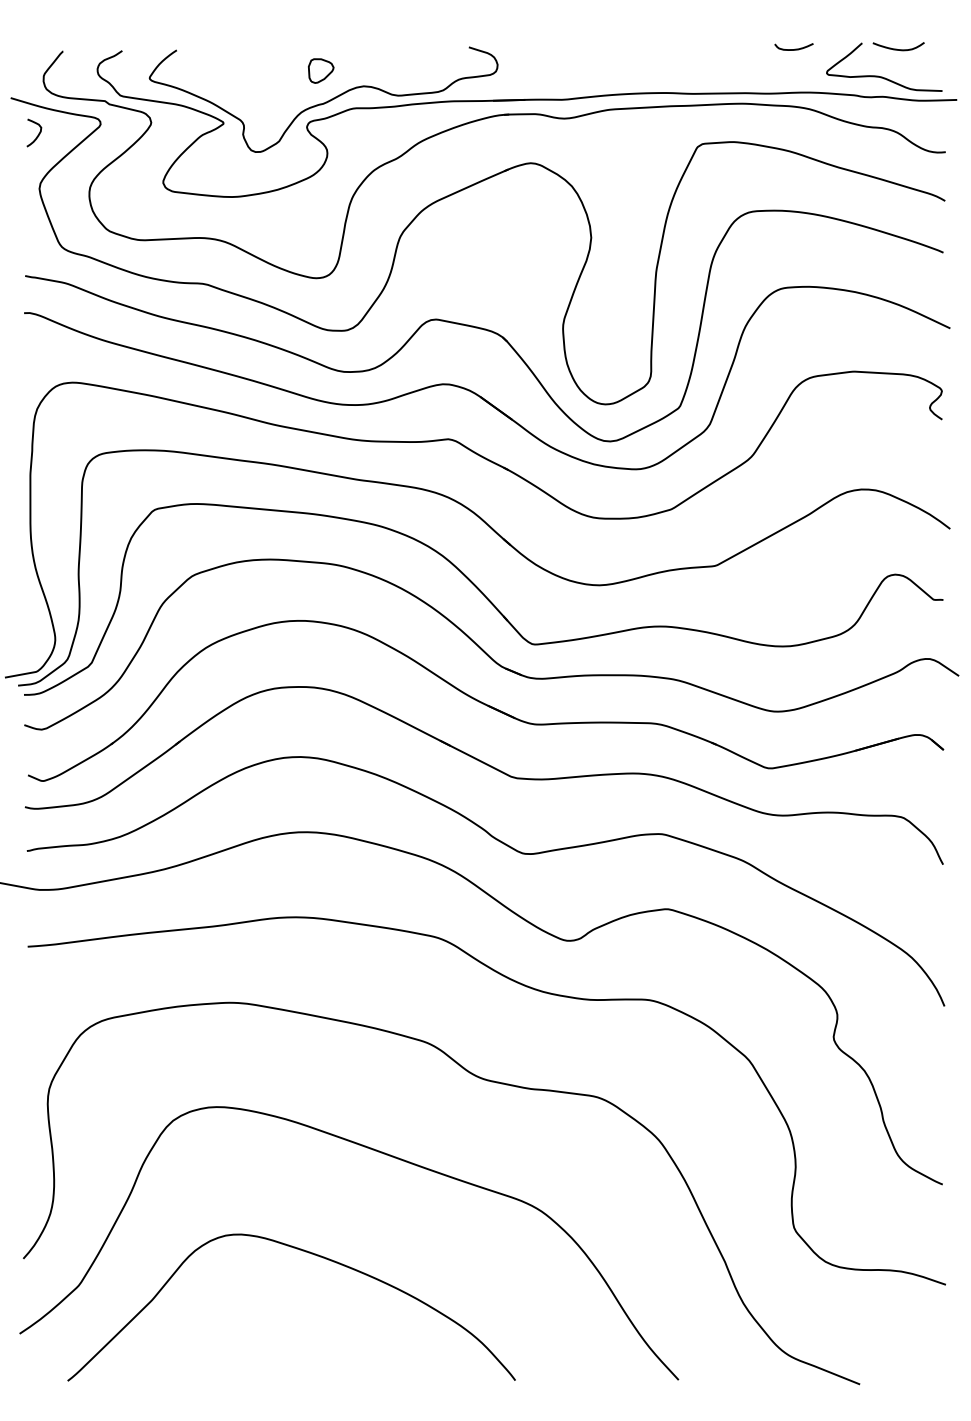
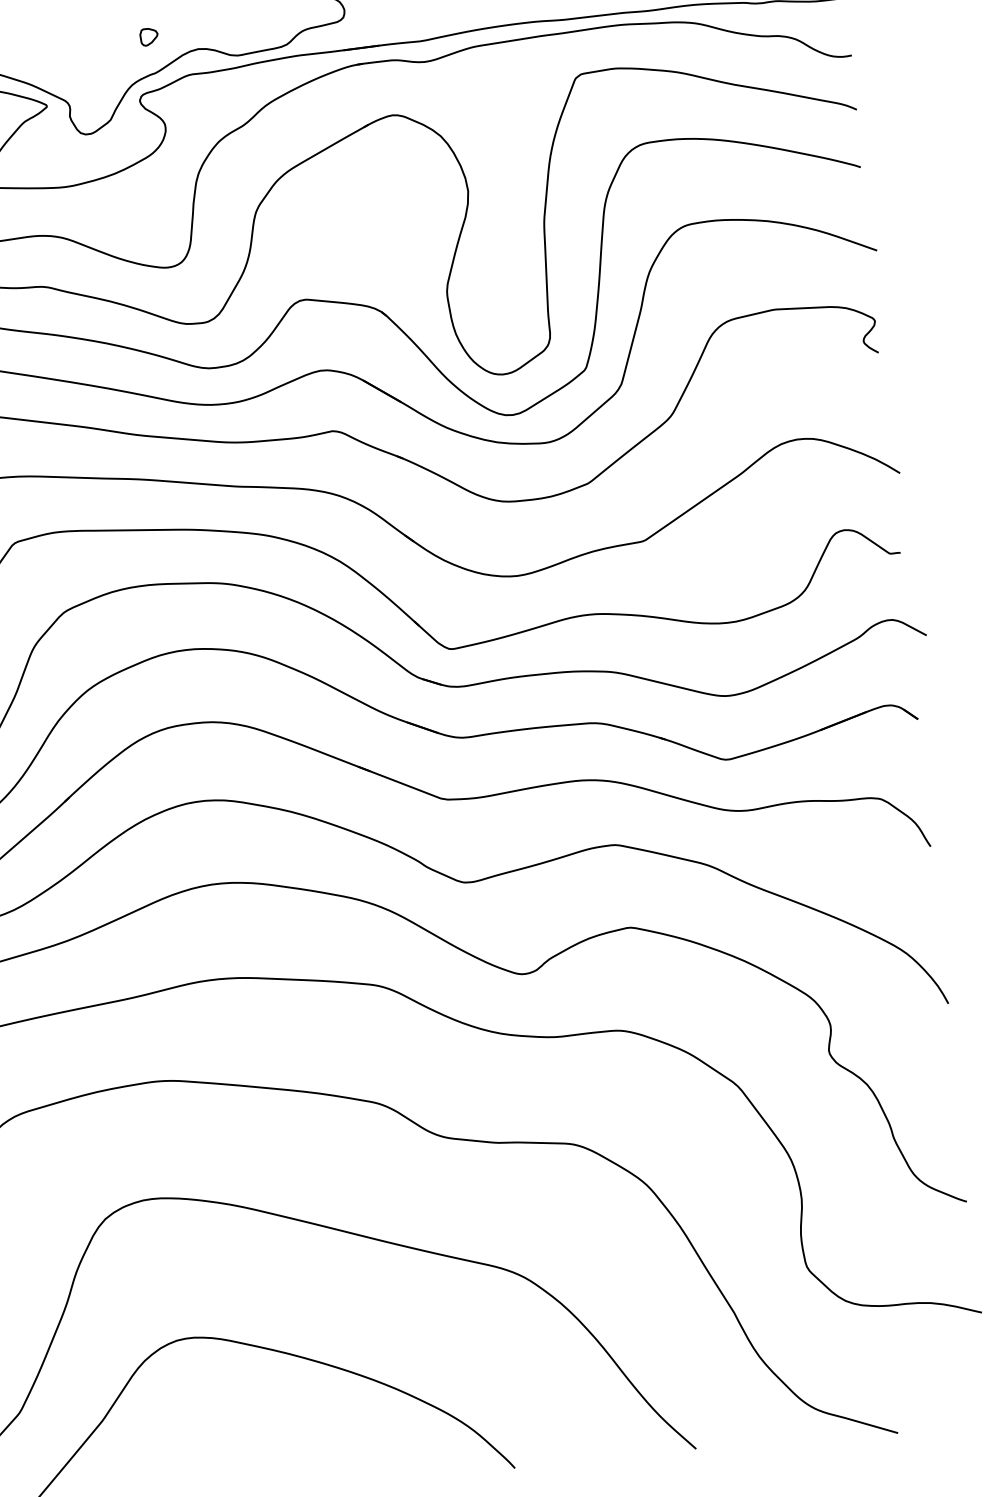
part: (320, 70) -> (148, 36), size x0.62

